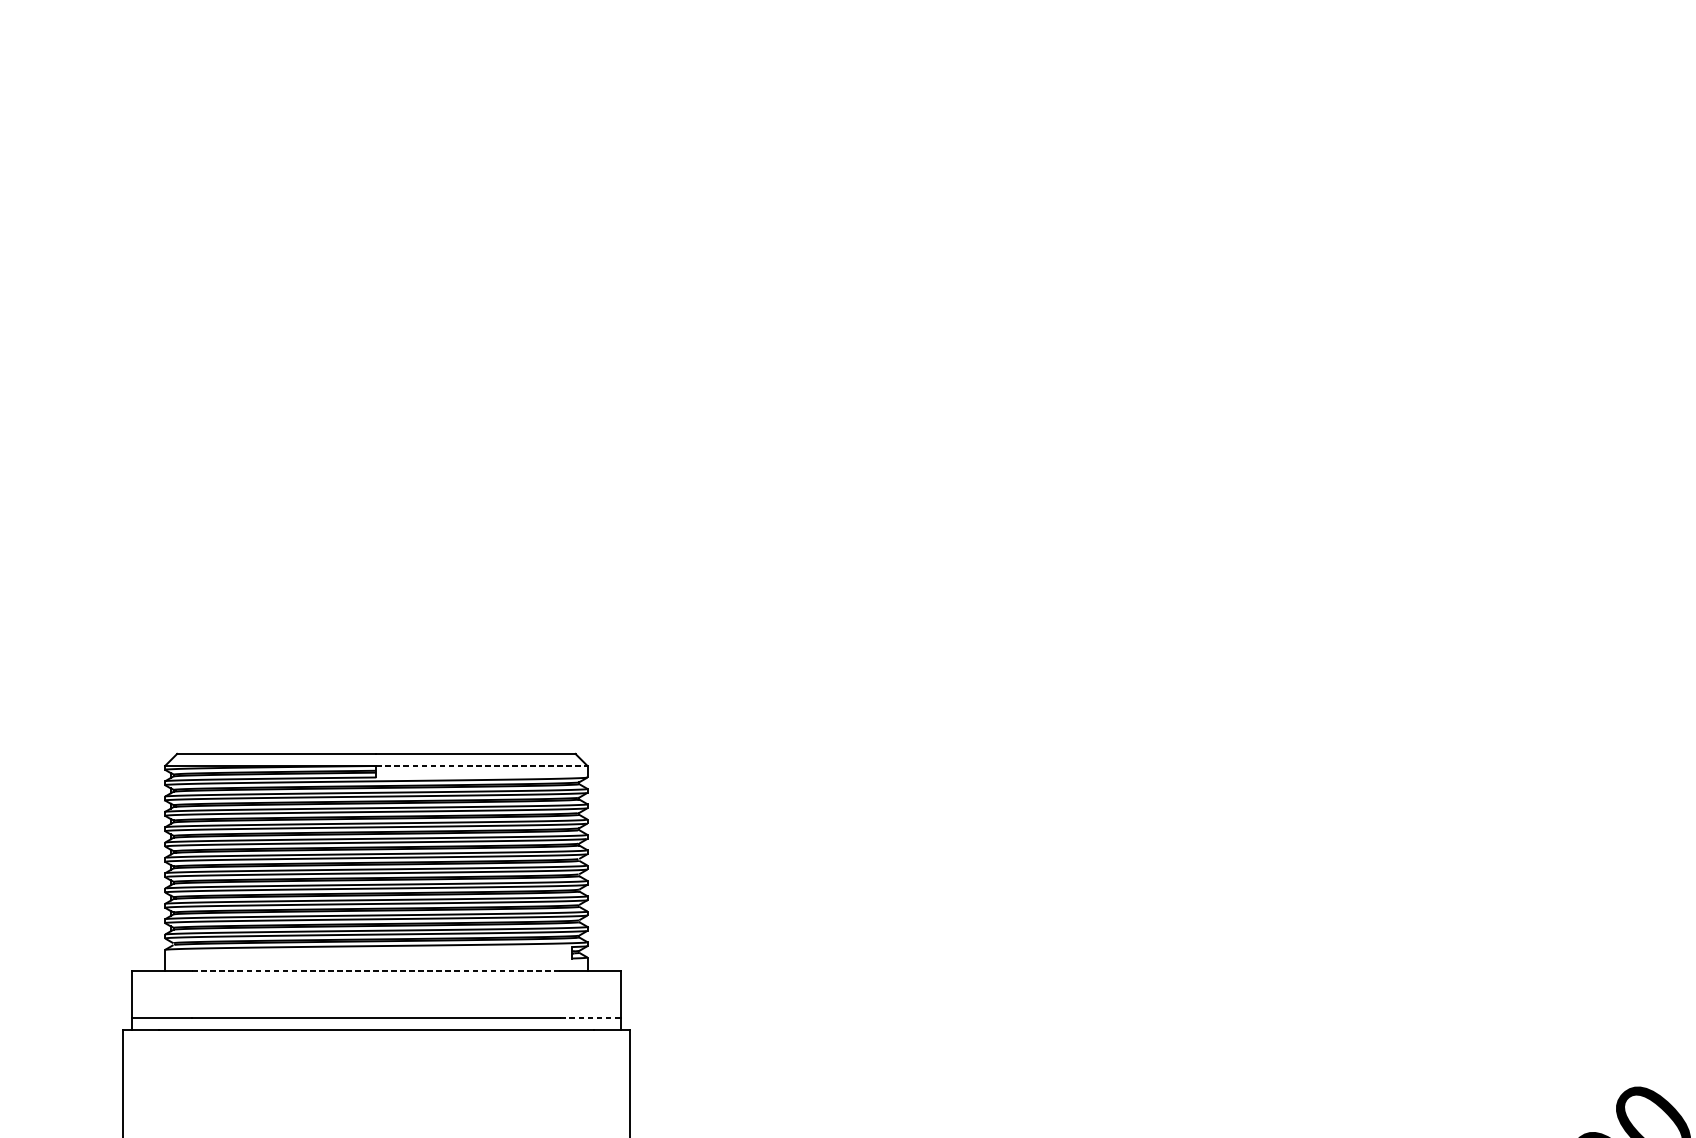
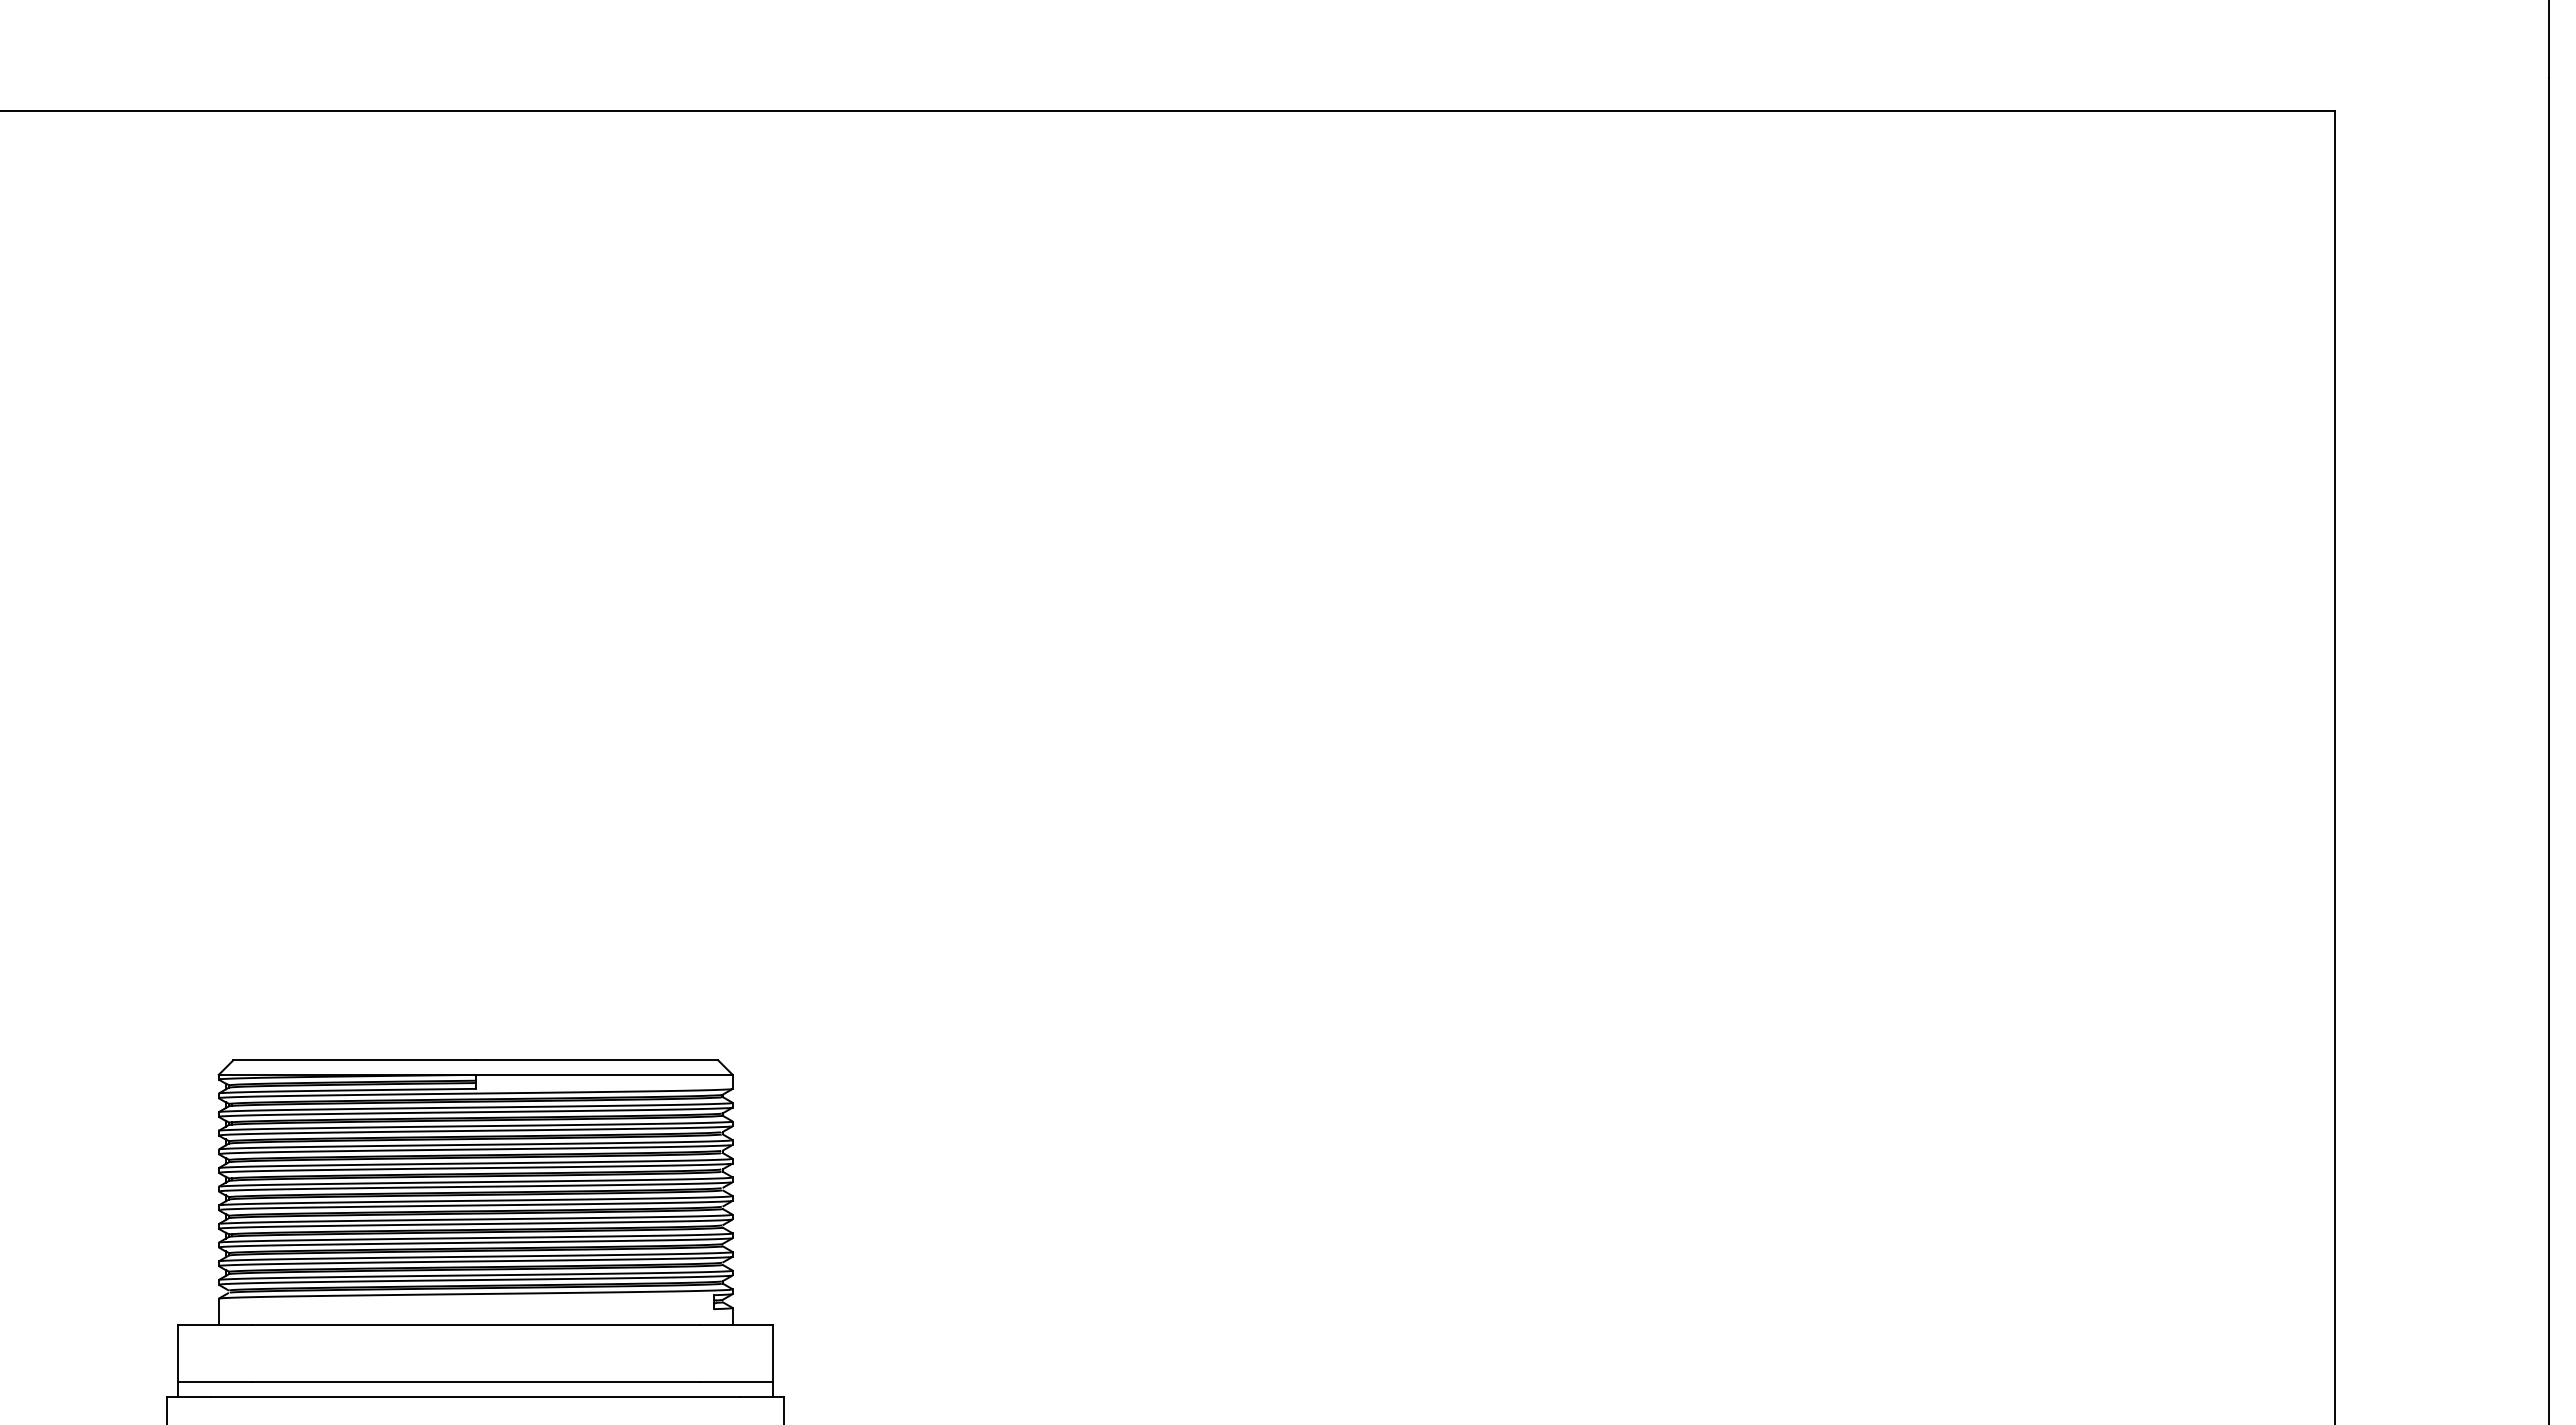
line: (482, 765) -> (604, 1074), dashed -> solid
line: (376, 971) -> (475, 1324), dashed -> solid
line: (590, 1017) -> (736, 1381), dashed -> solid

